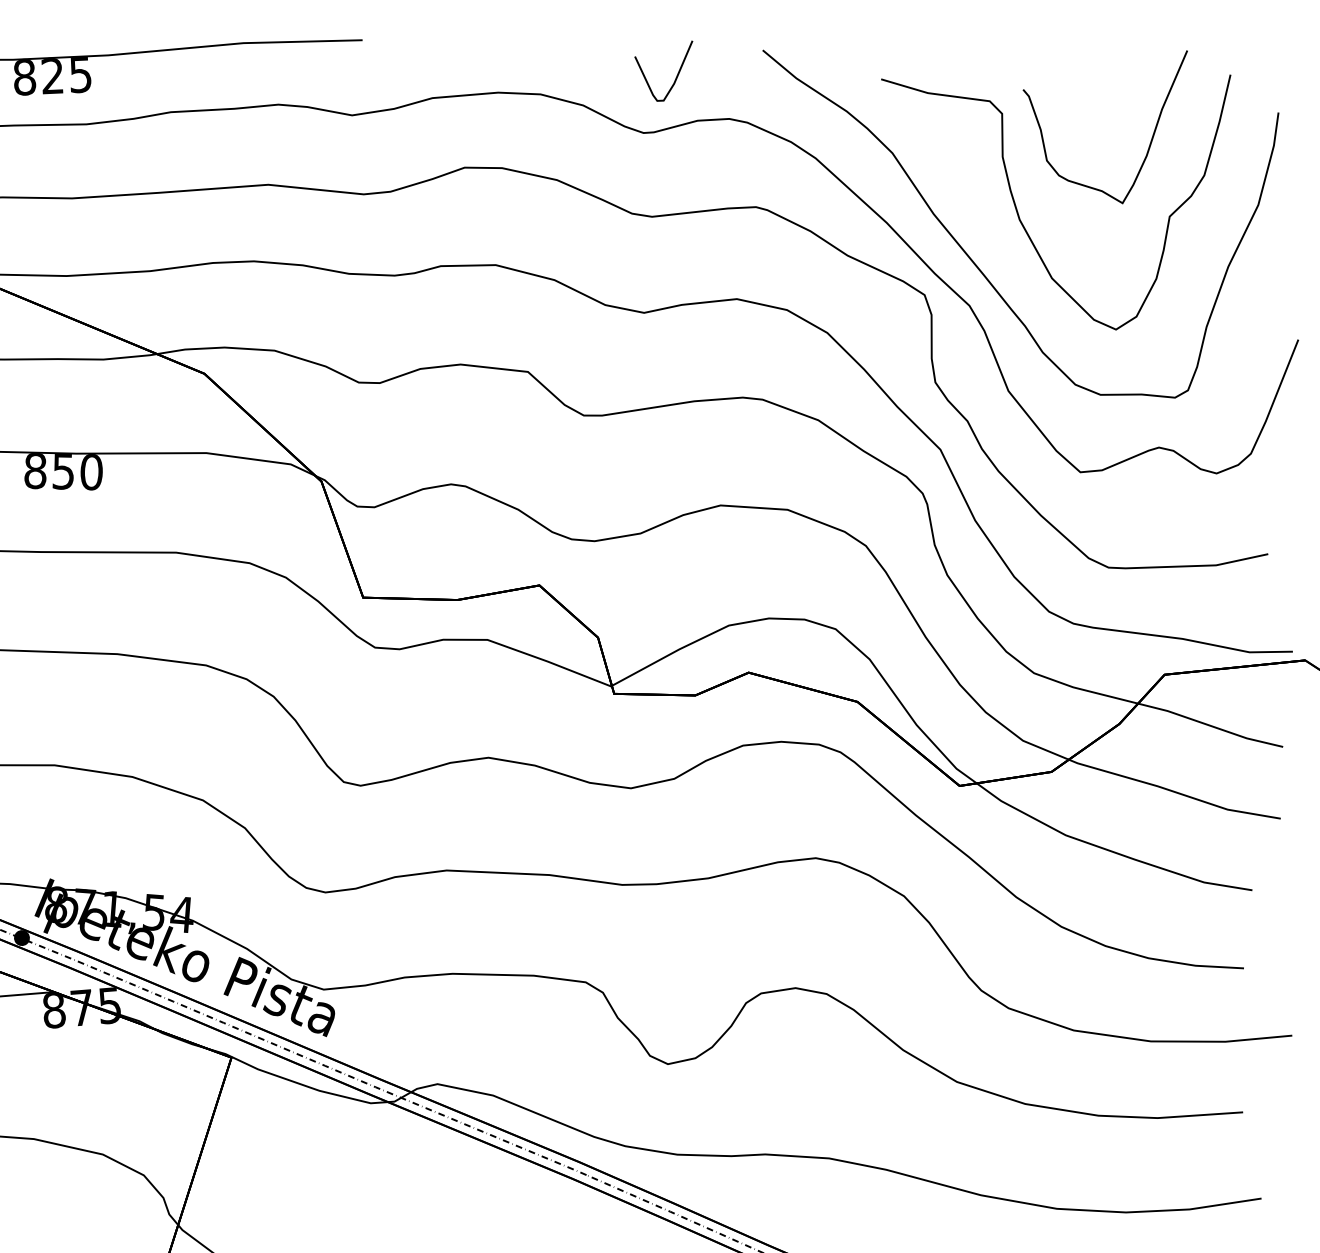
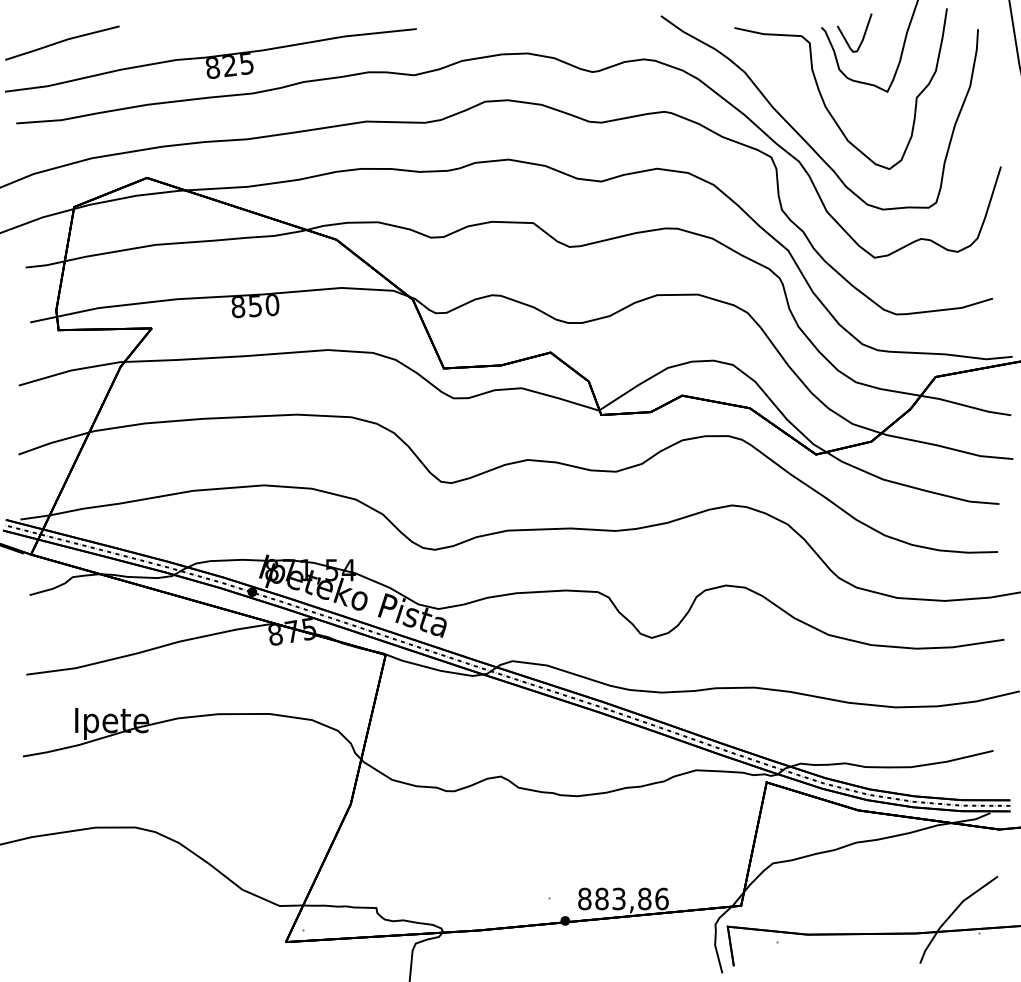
curve: (676, 73) -> (863, 34), moved

